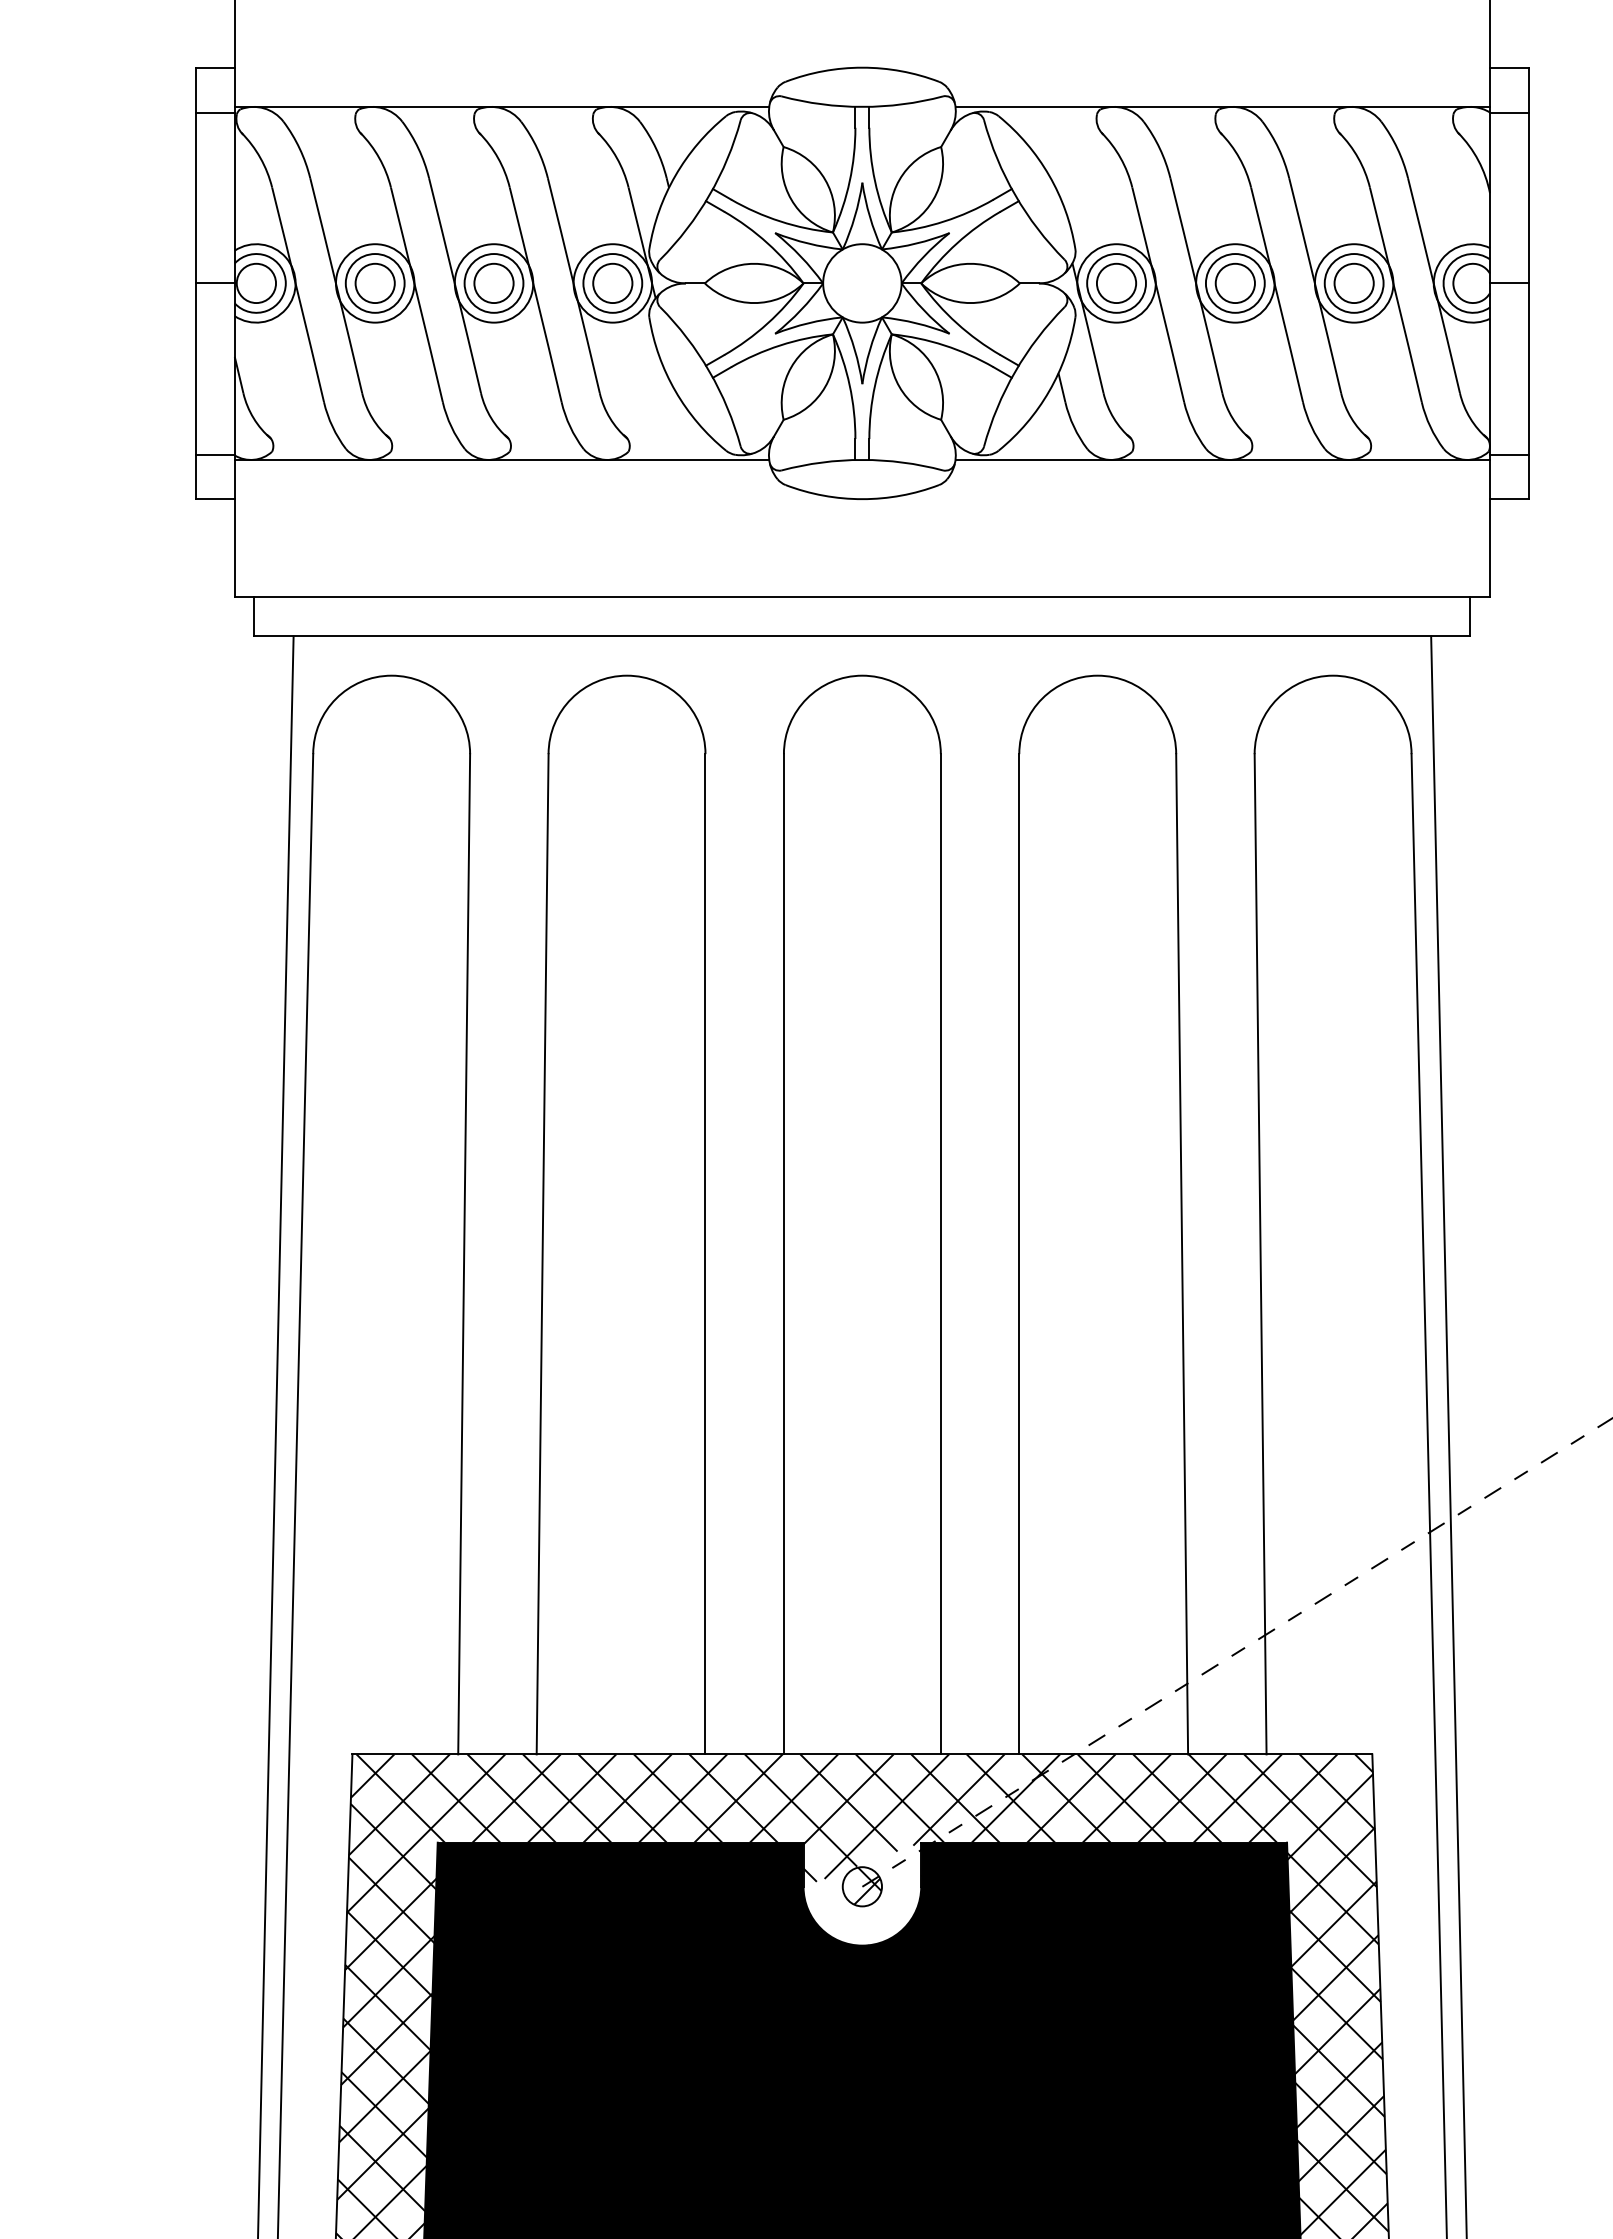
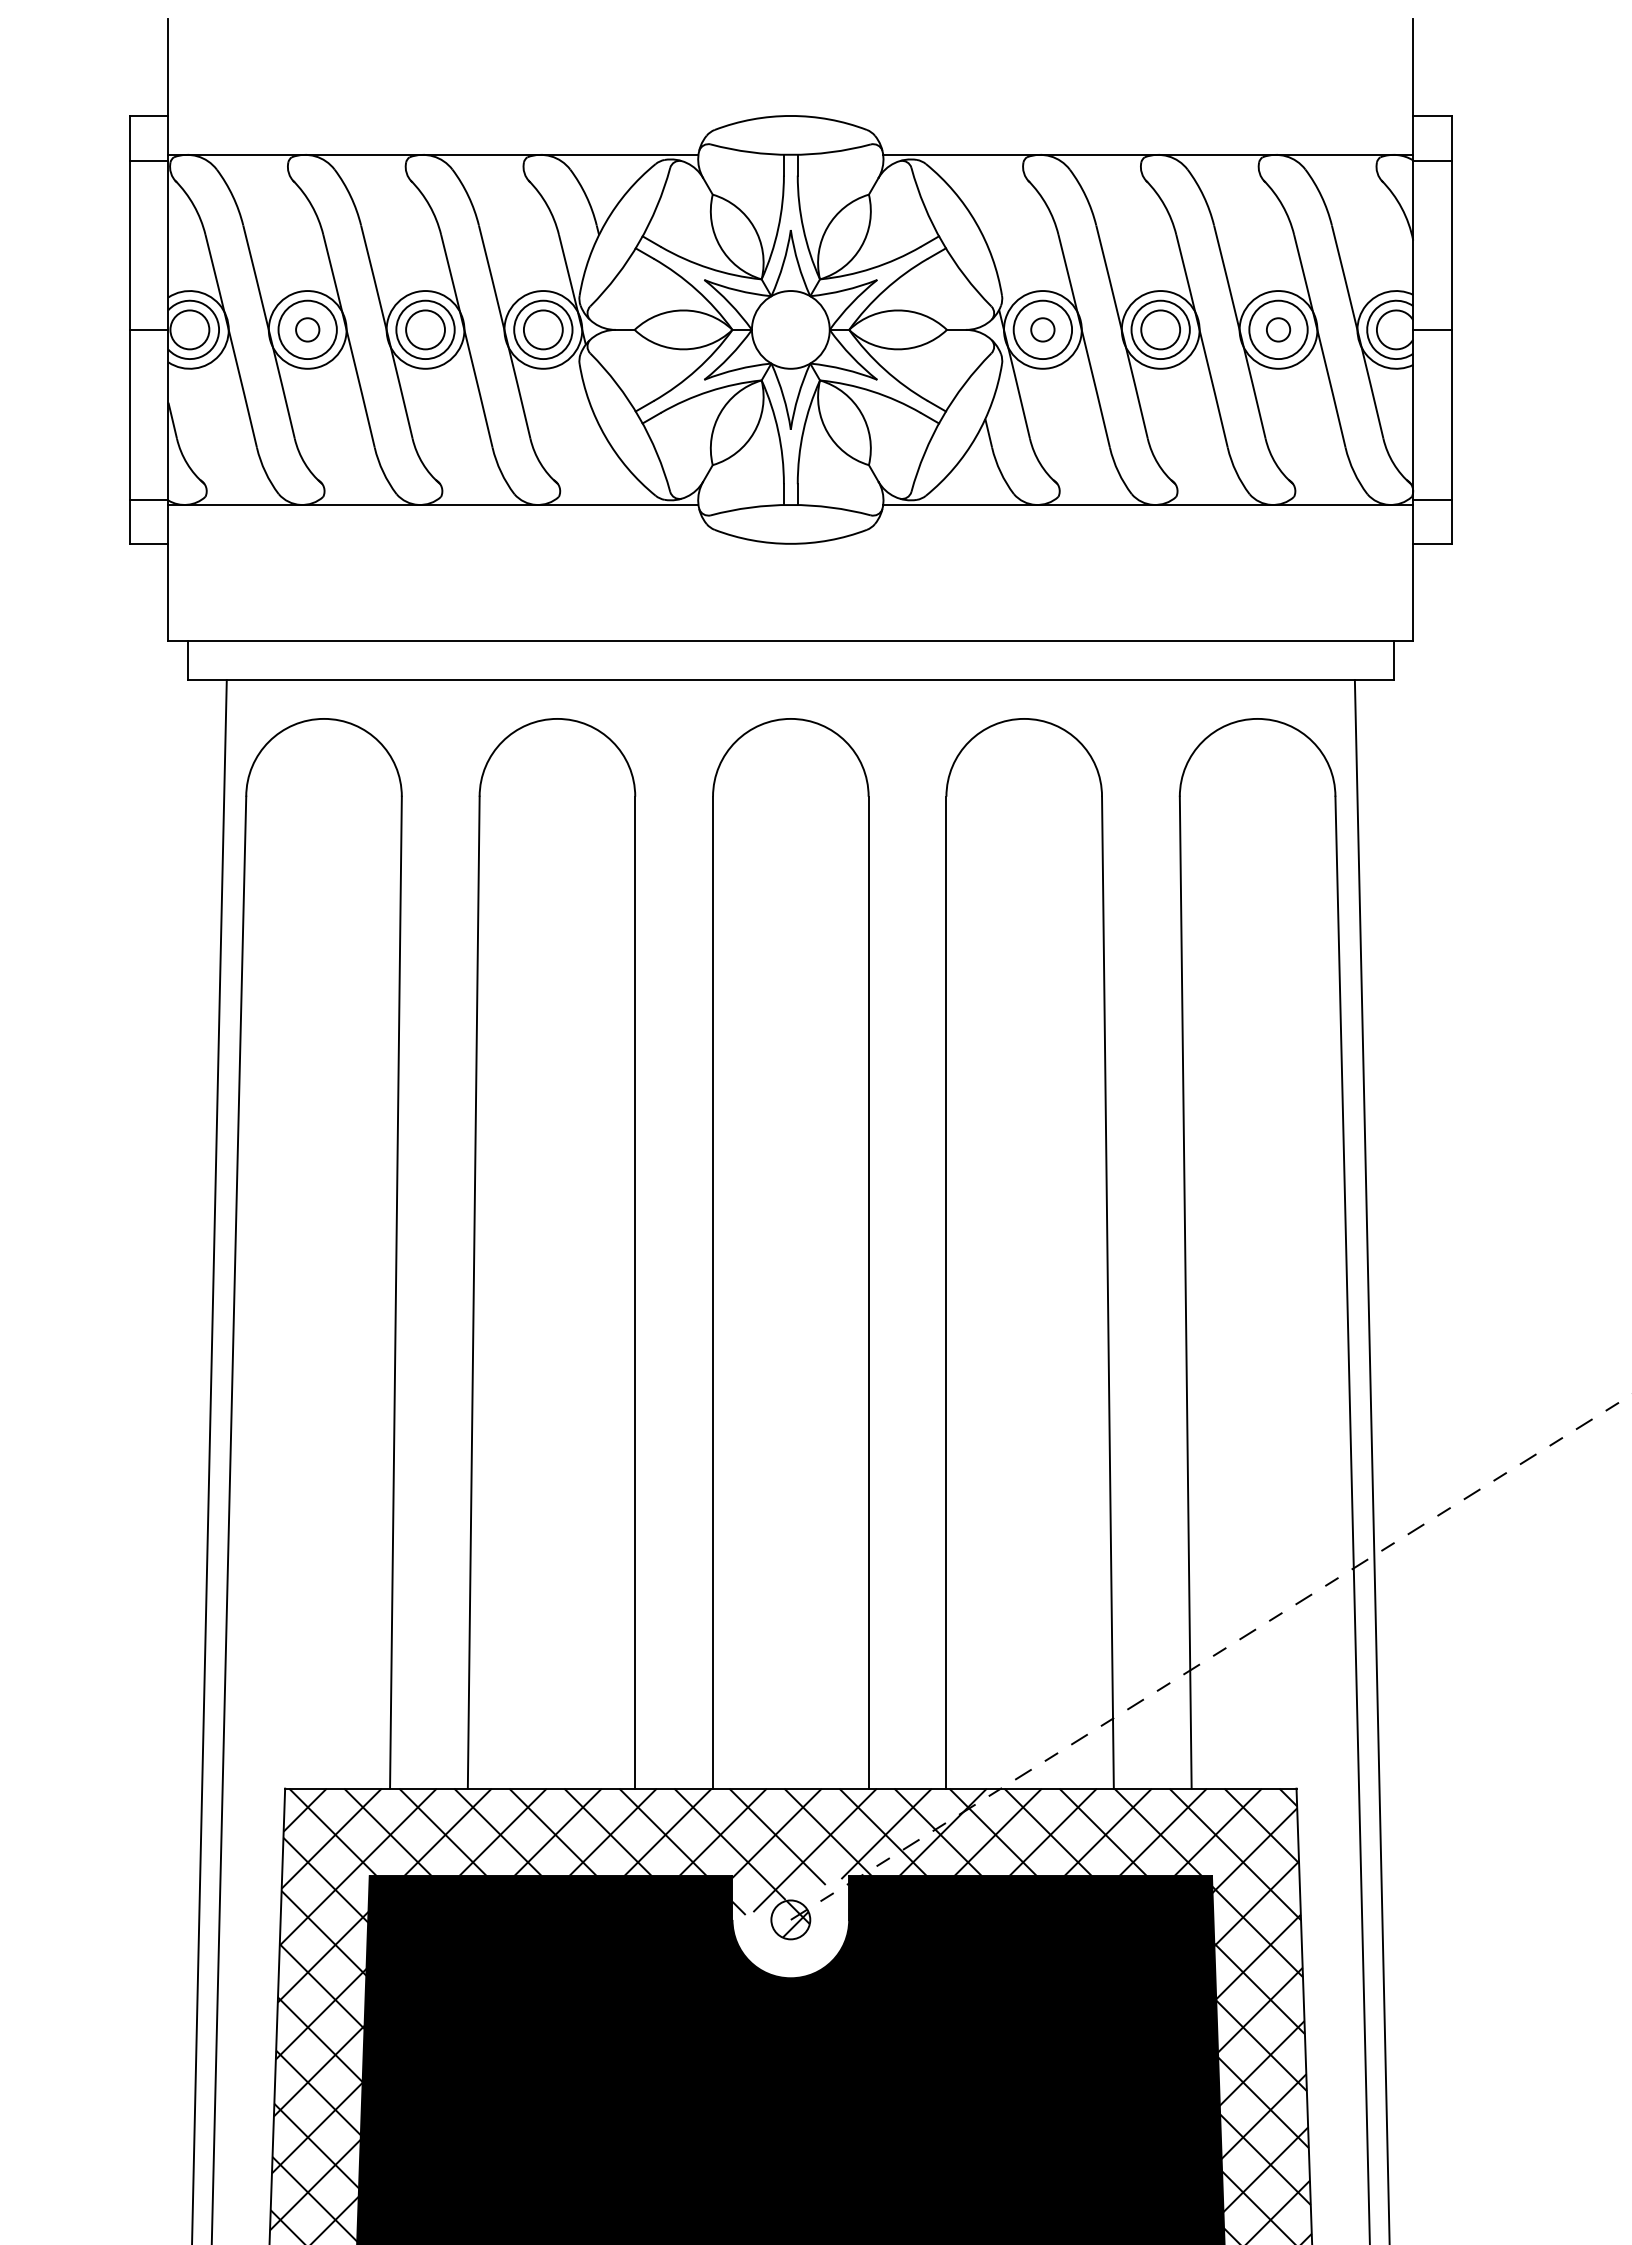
circle: (374, 283) -> (307, 329), size x0.6
circle: (1116, 283) -> (1042, 329), size x0.6
circle: (1354, 283) -> (1278, 329), size x0.6

